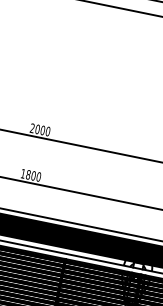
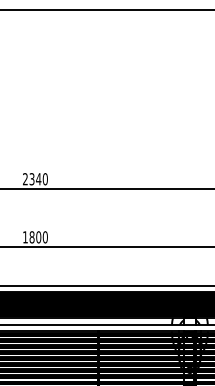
text: (40, 130) -> (35, 179), 2000 -> 2340

